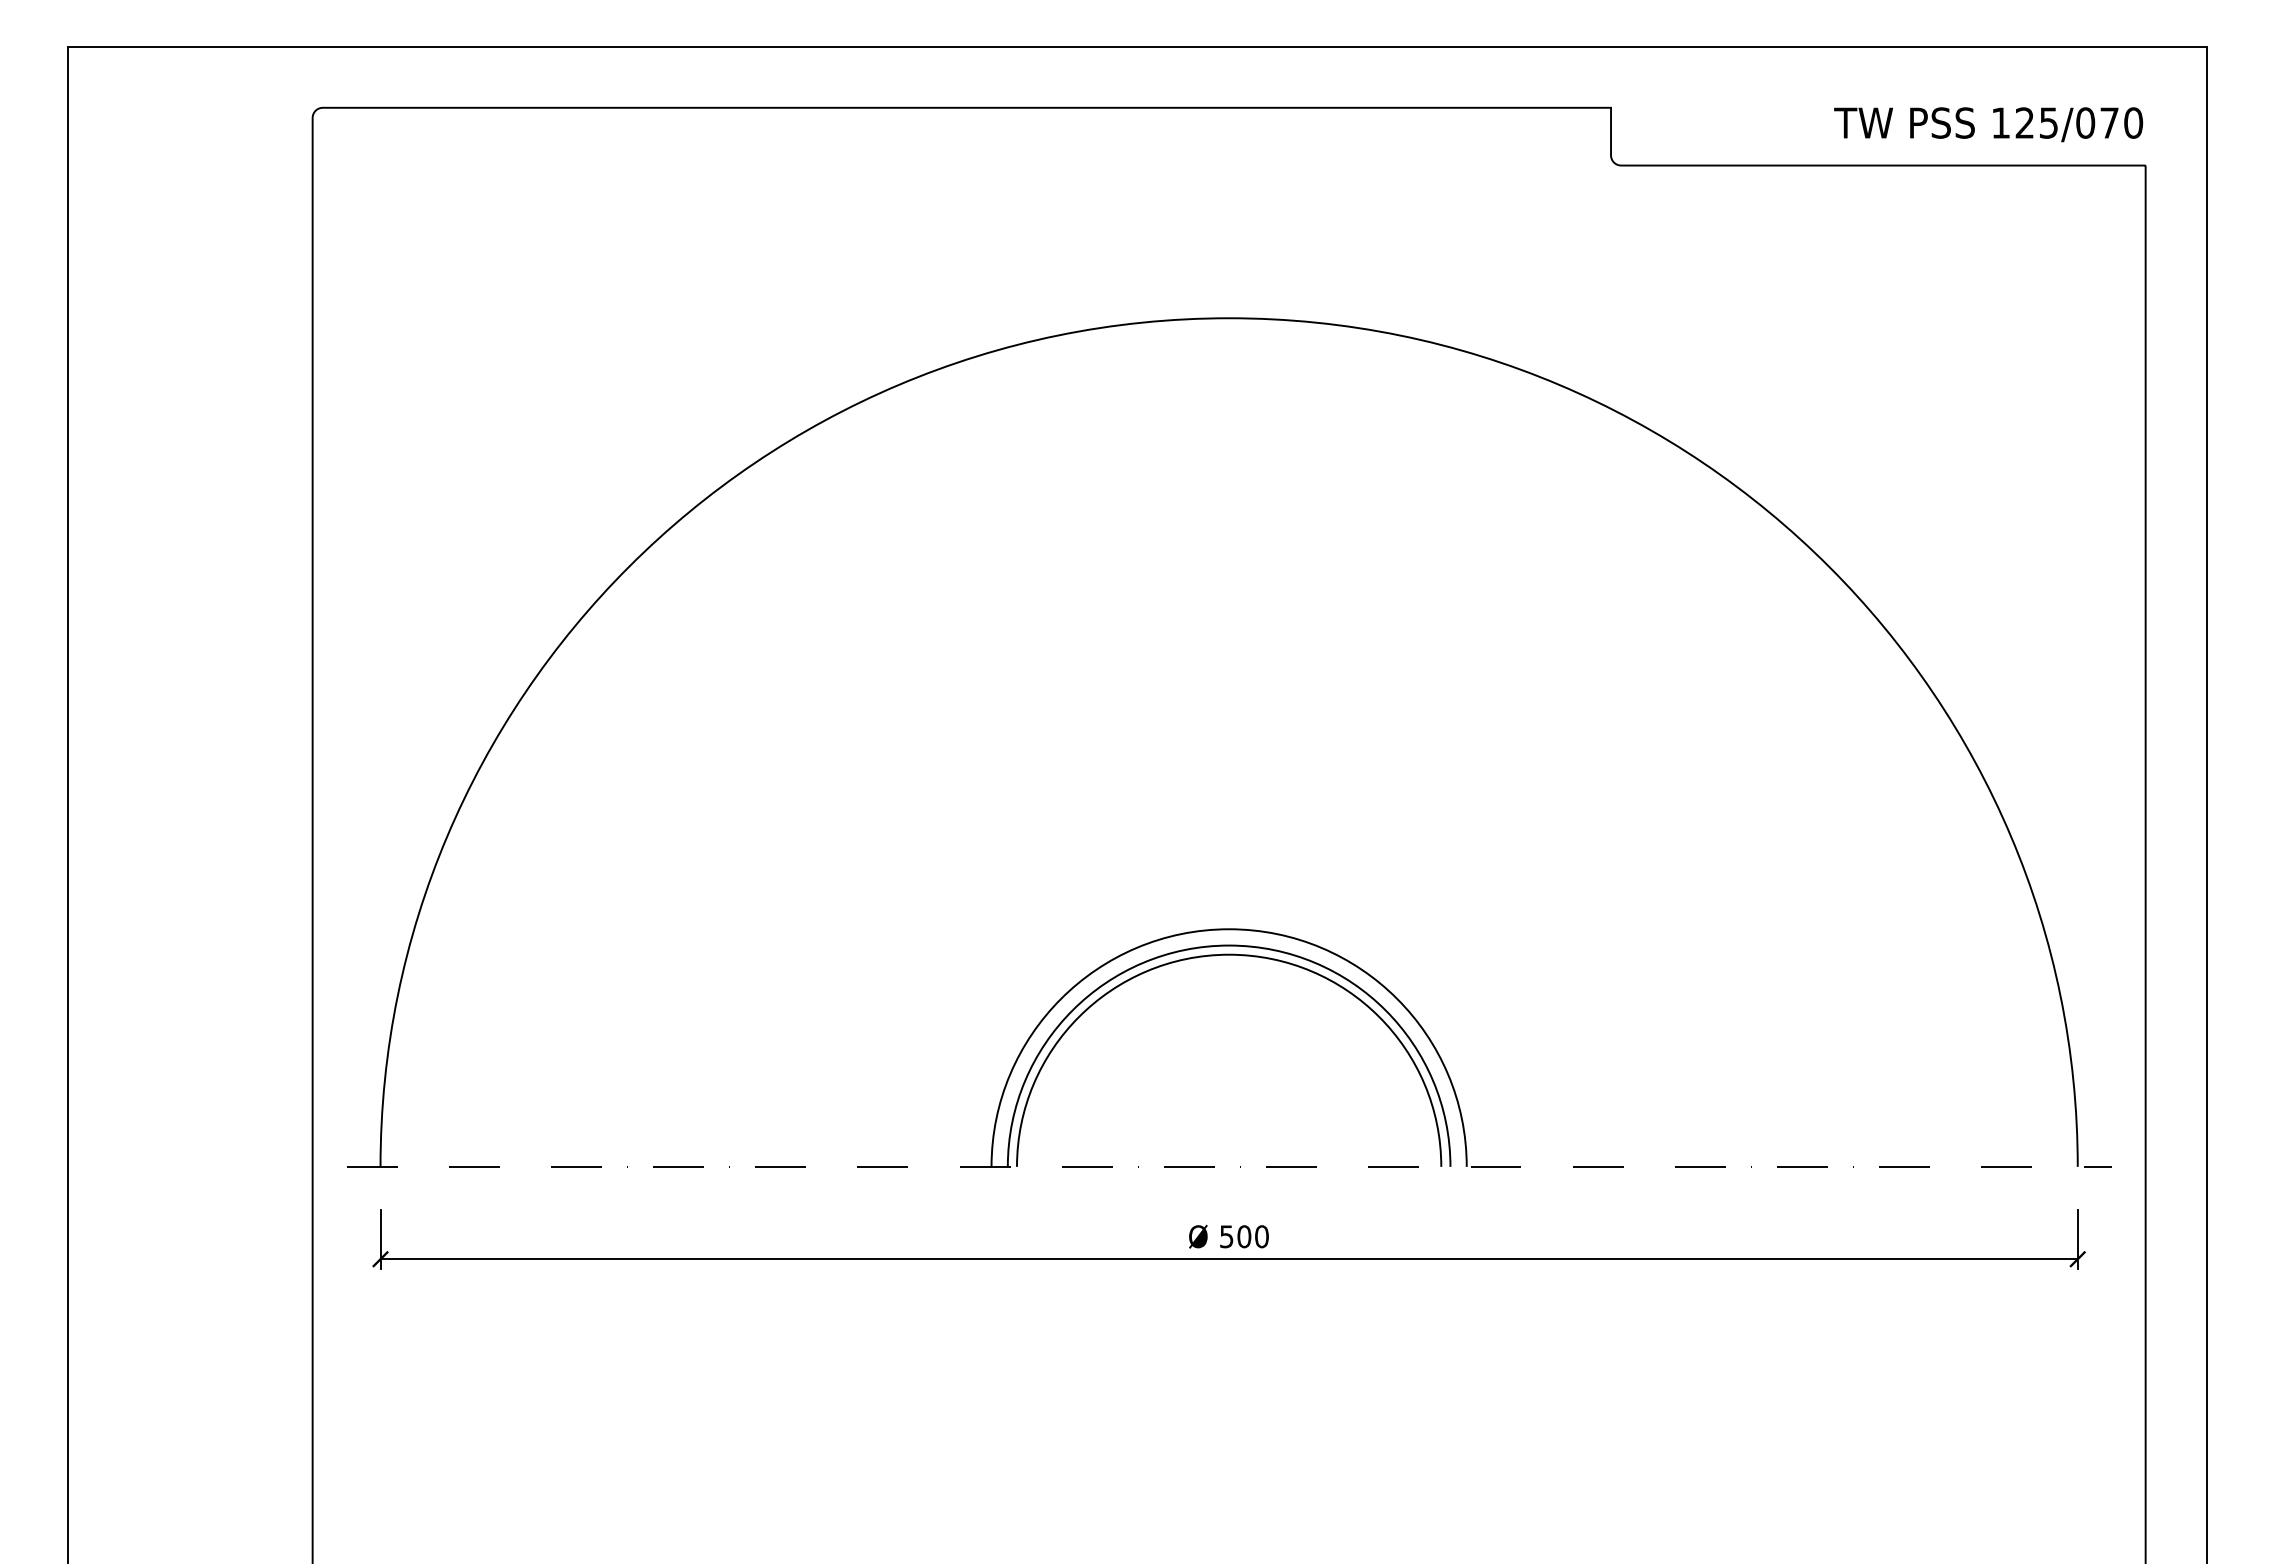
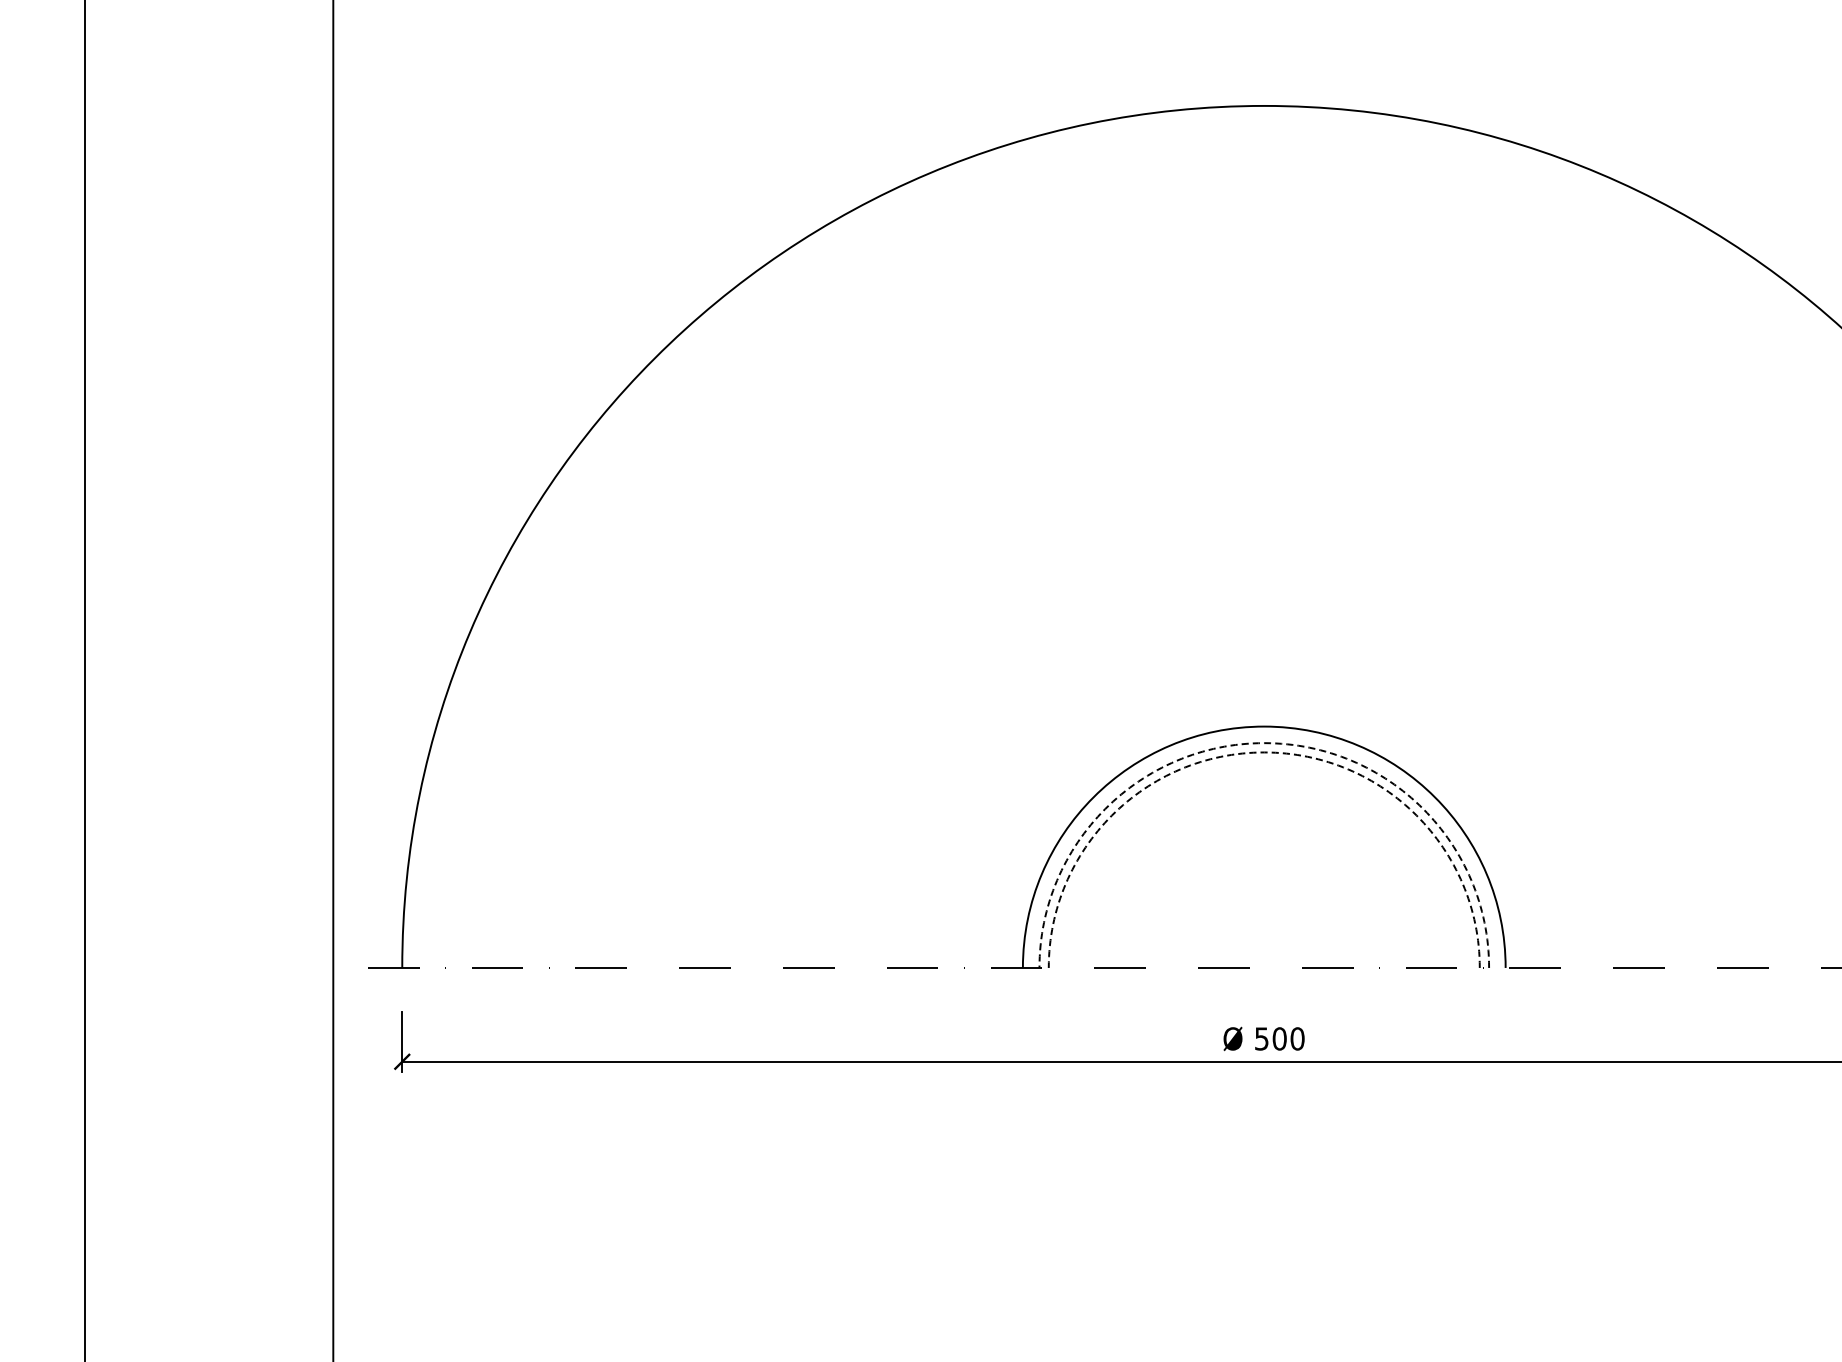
arc: (1229, 945) -> (1264, 743), solid -> dashed
arc: (1229, 954) -> (1264, 752), solid -> dashed

